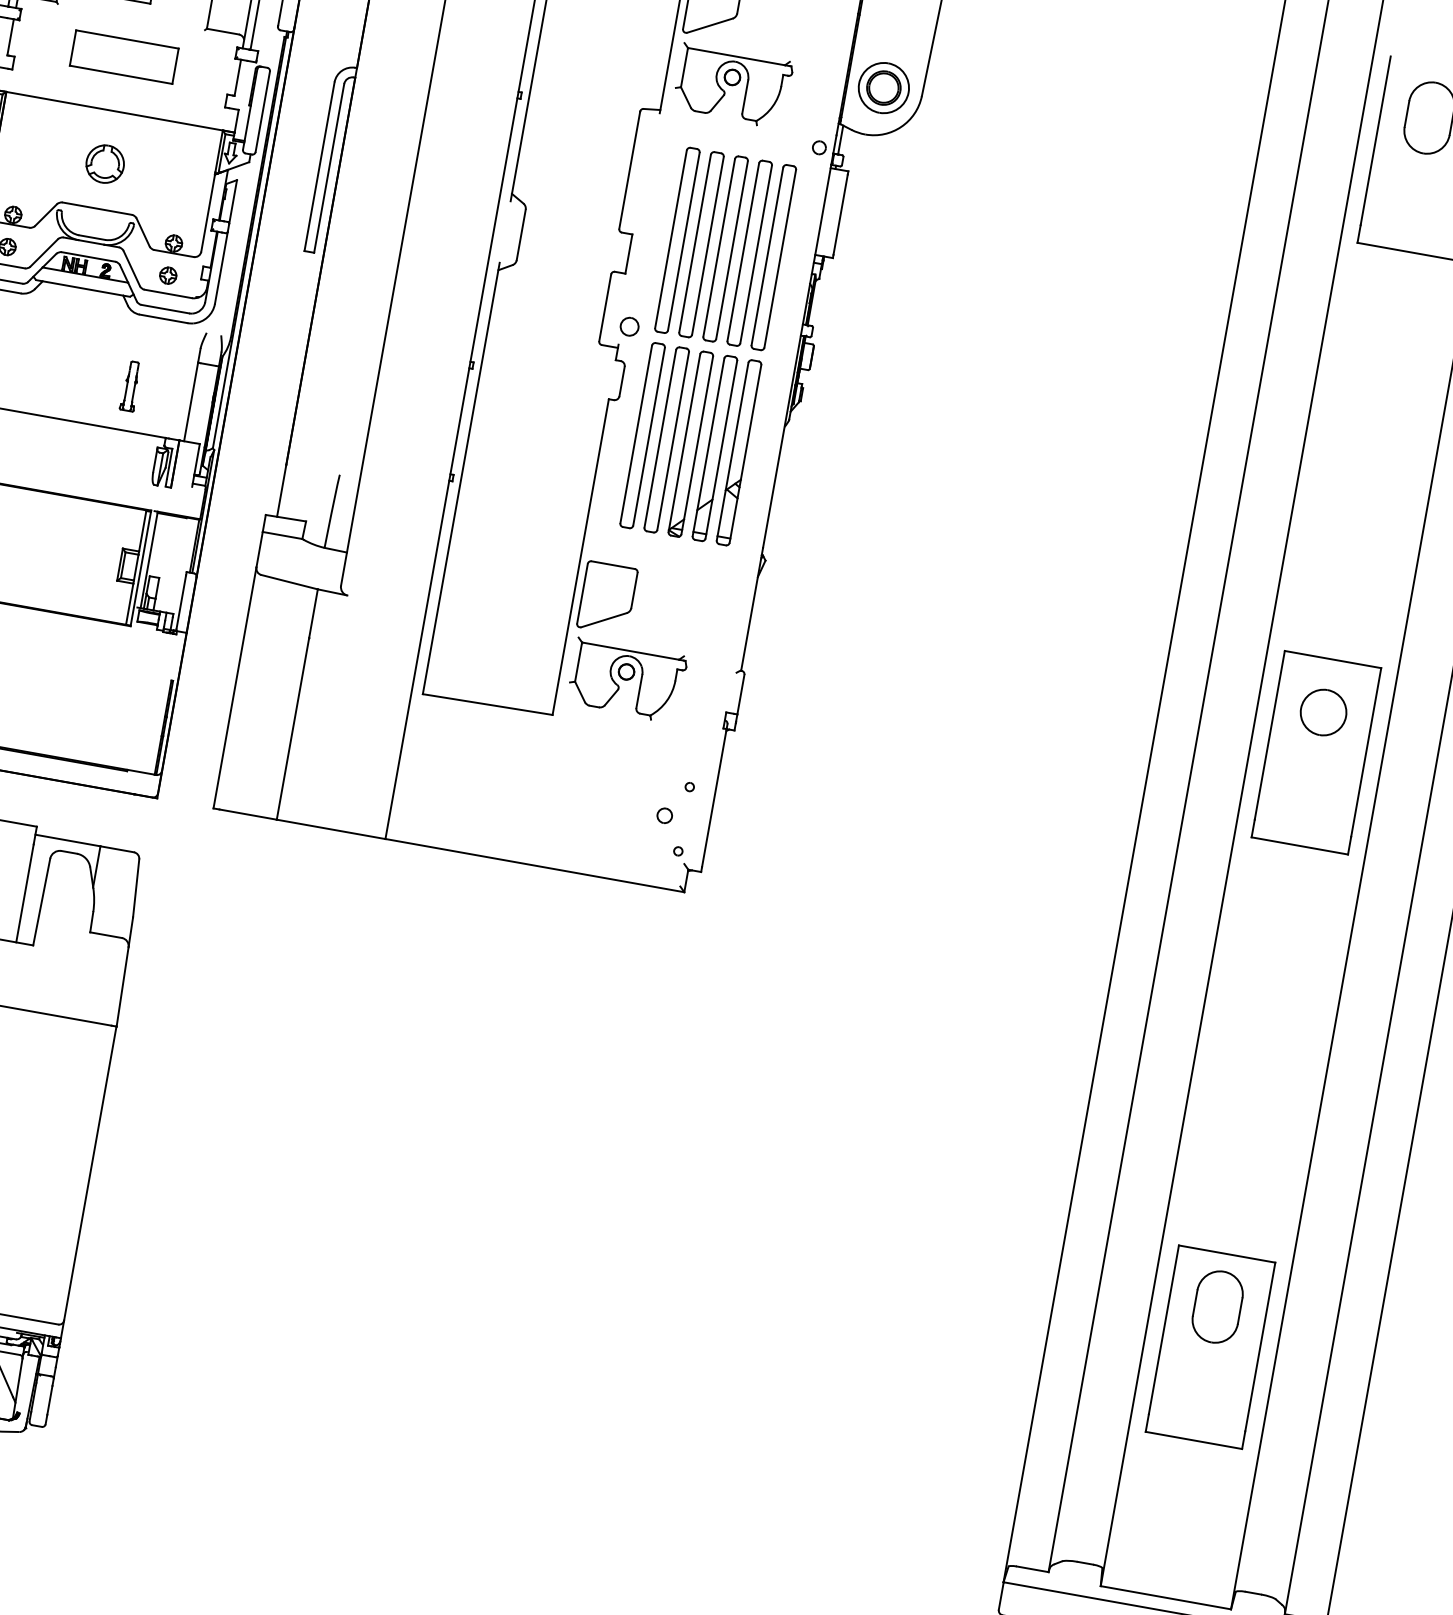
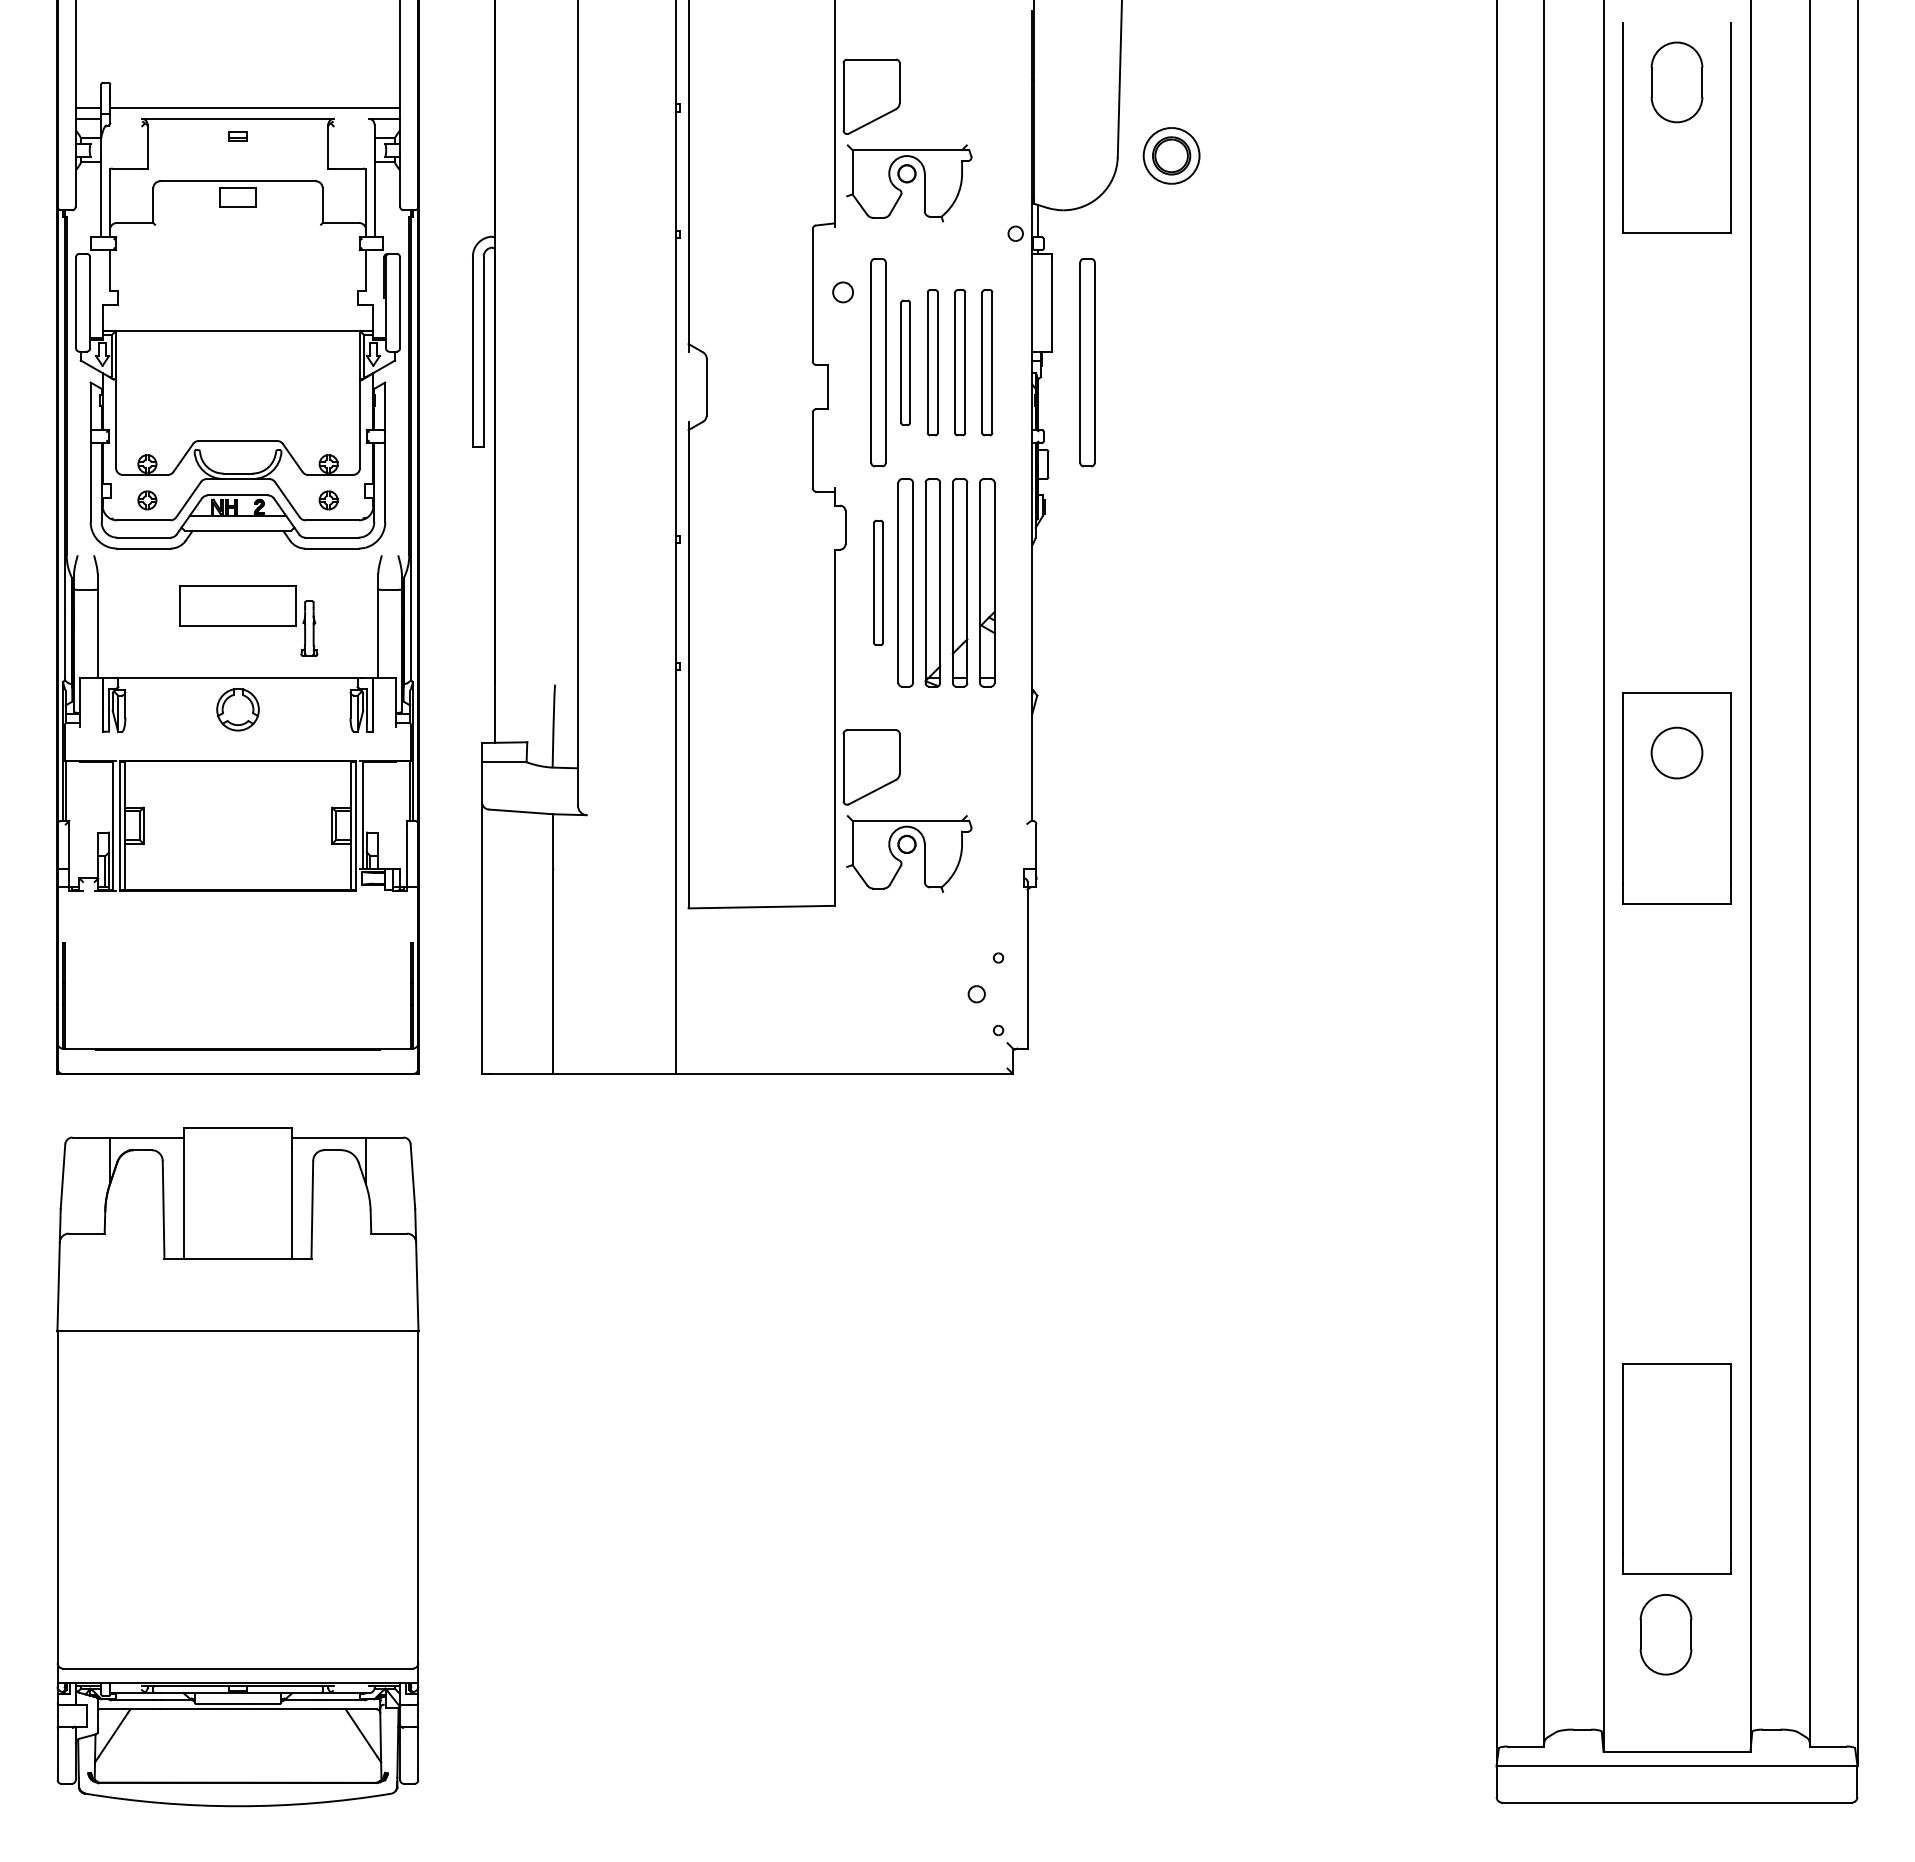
part: (123, 56) -> (237, 605), moved
part: (883, 87) -> (1171, 155), moved
part: (104, 163) -> (237, 709), moved
part: (701, 244) -> (905, 362), size x0.6
part: (725, 248) -> (932, 362), size x0.7
part: (750, 253) -> (960, 362), size x0.7
part: (774, 257) -> (987, 362), size x0.7
part: (862, 273) -> (1087, 362), added
part: (629, 326) -> (842, 292), moved
part: (642, 435) -> (878, 582), size x0.6
part: (1217, 1306) -> (1665, 1634), moved

